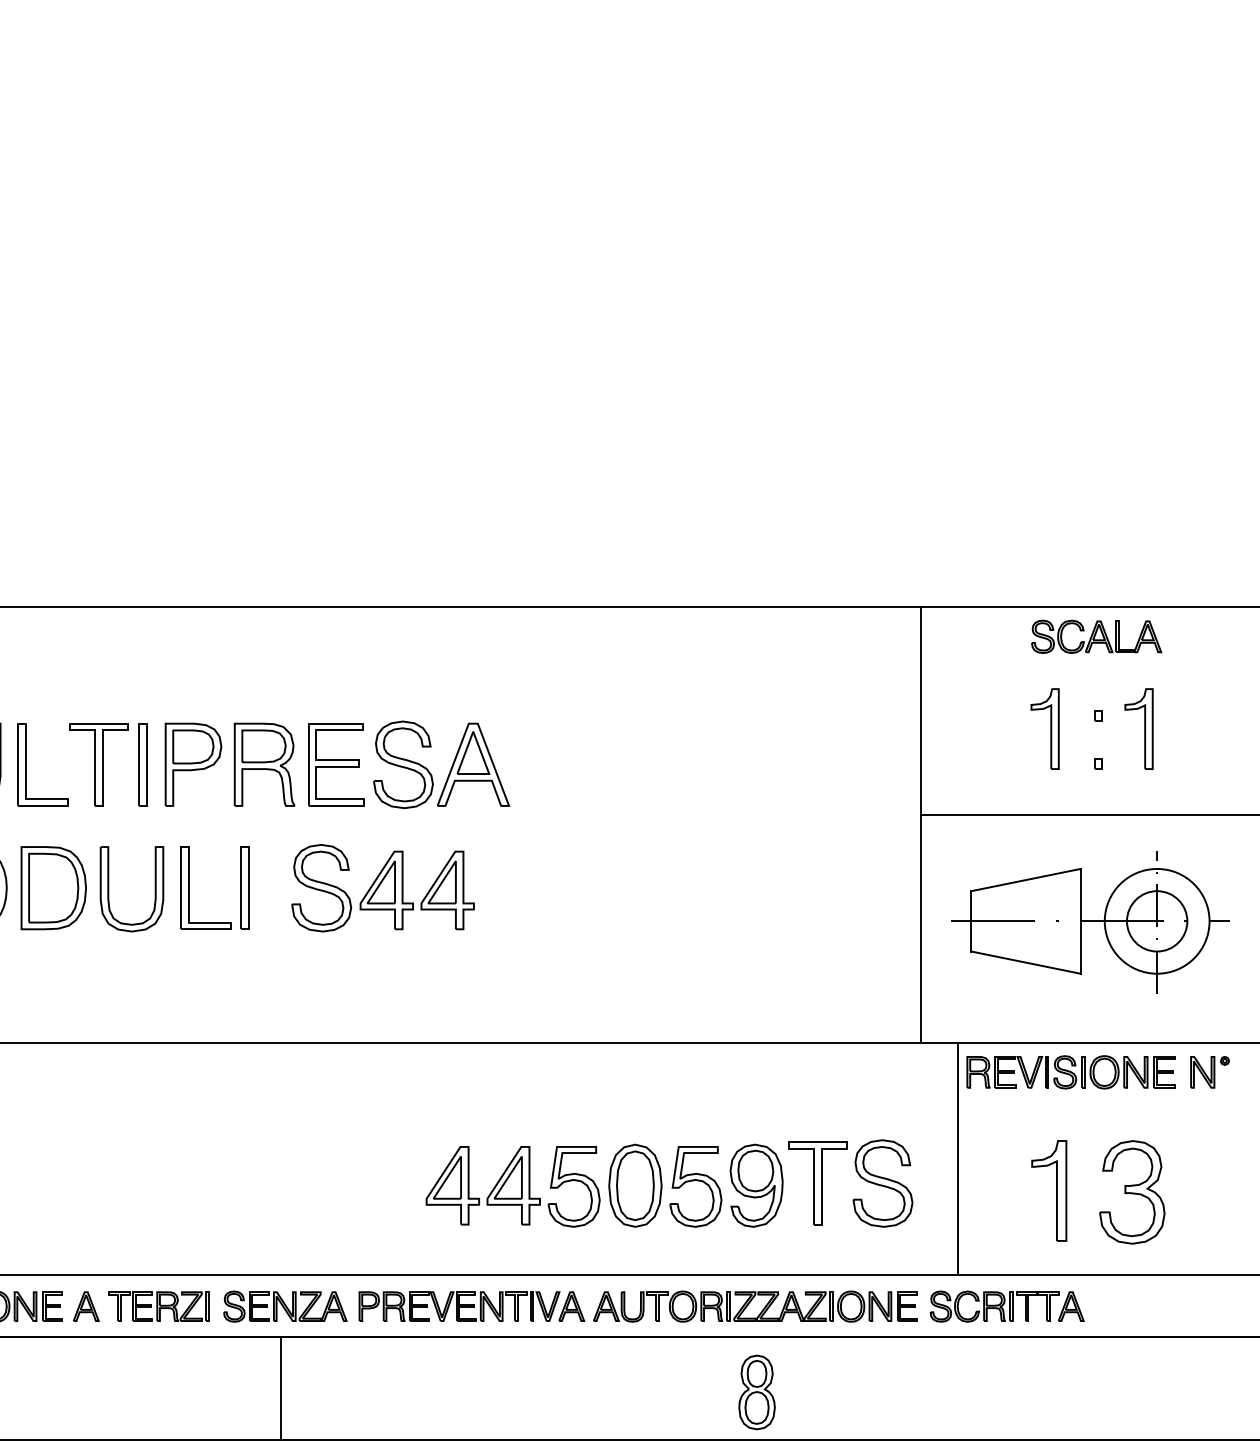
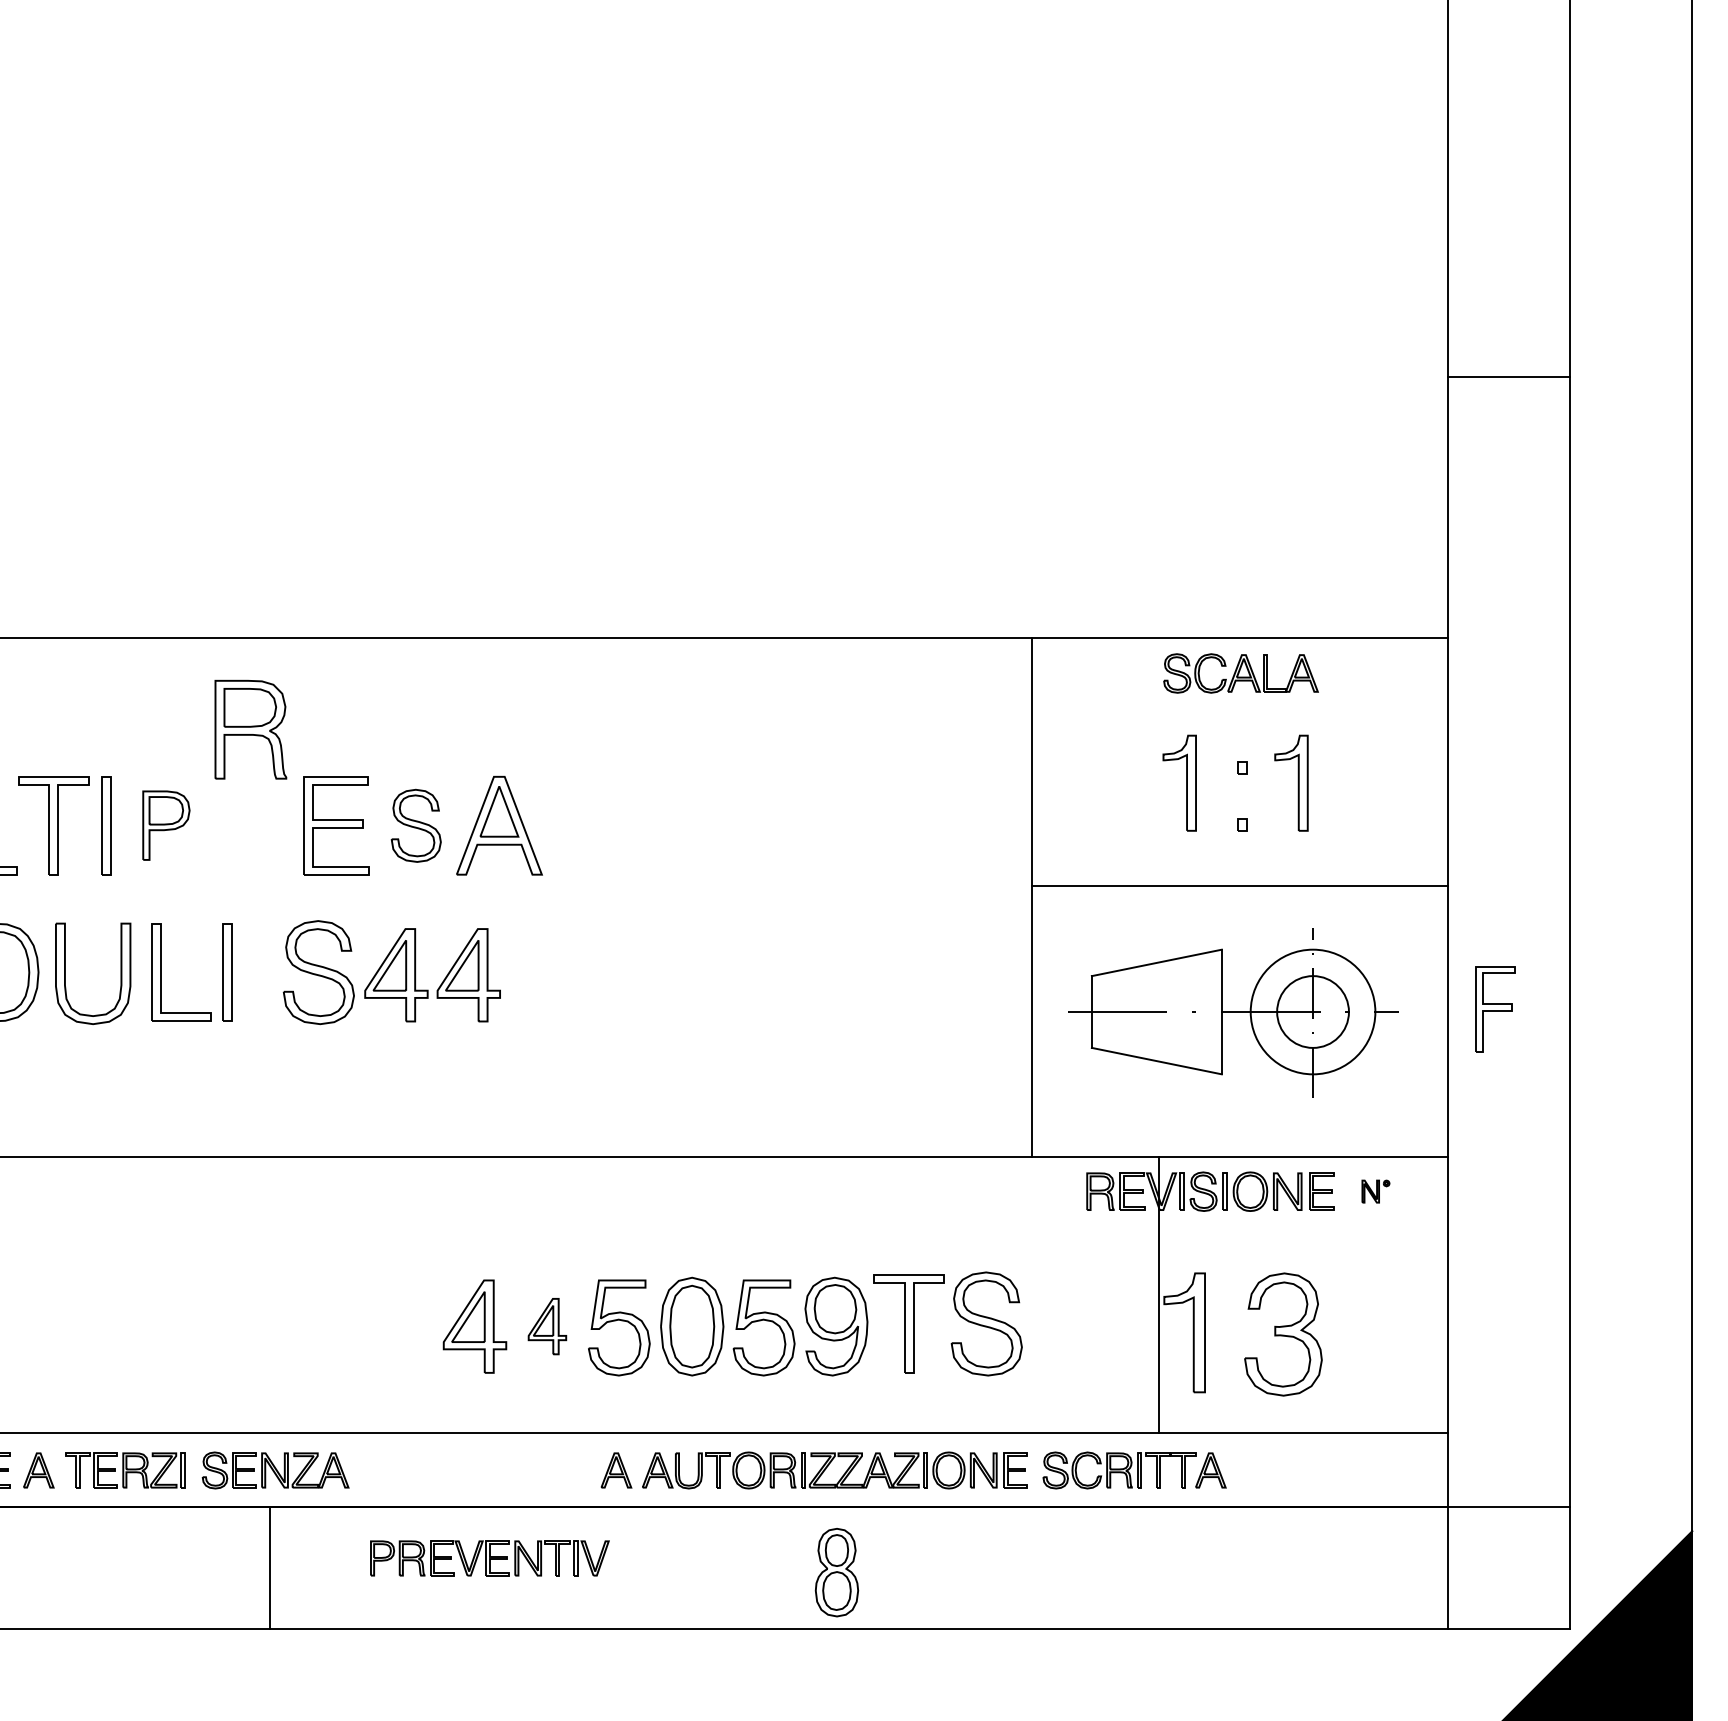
part: (193, 764) -> (166, 825), size x0.7
part: (264, 764) -> (250, 729), moved
part: (403, 764) -> (416, 825), size x0.7
part: (1209, 1072) -> (1375, 1191), size x0.6
line: (957, 1158) -> (1158, 1294), moved
part: (513, 1185) -> (547, 1326), size x0.6
part: (459, 1306) -> (489, 1558), moved

